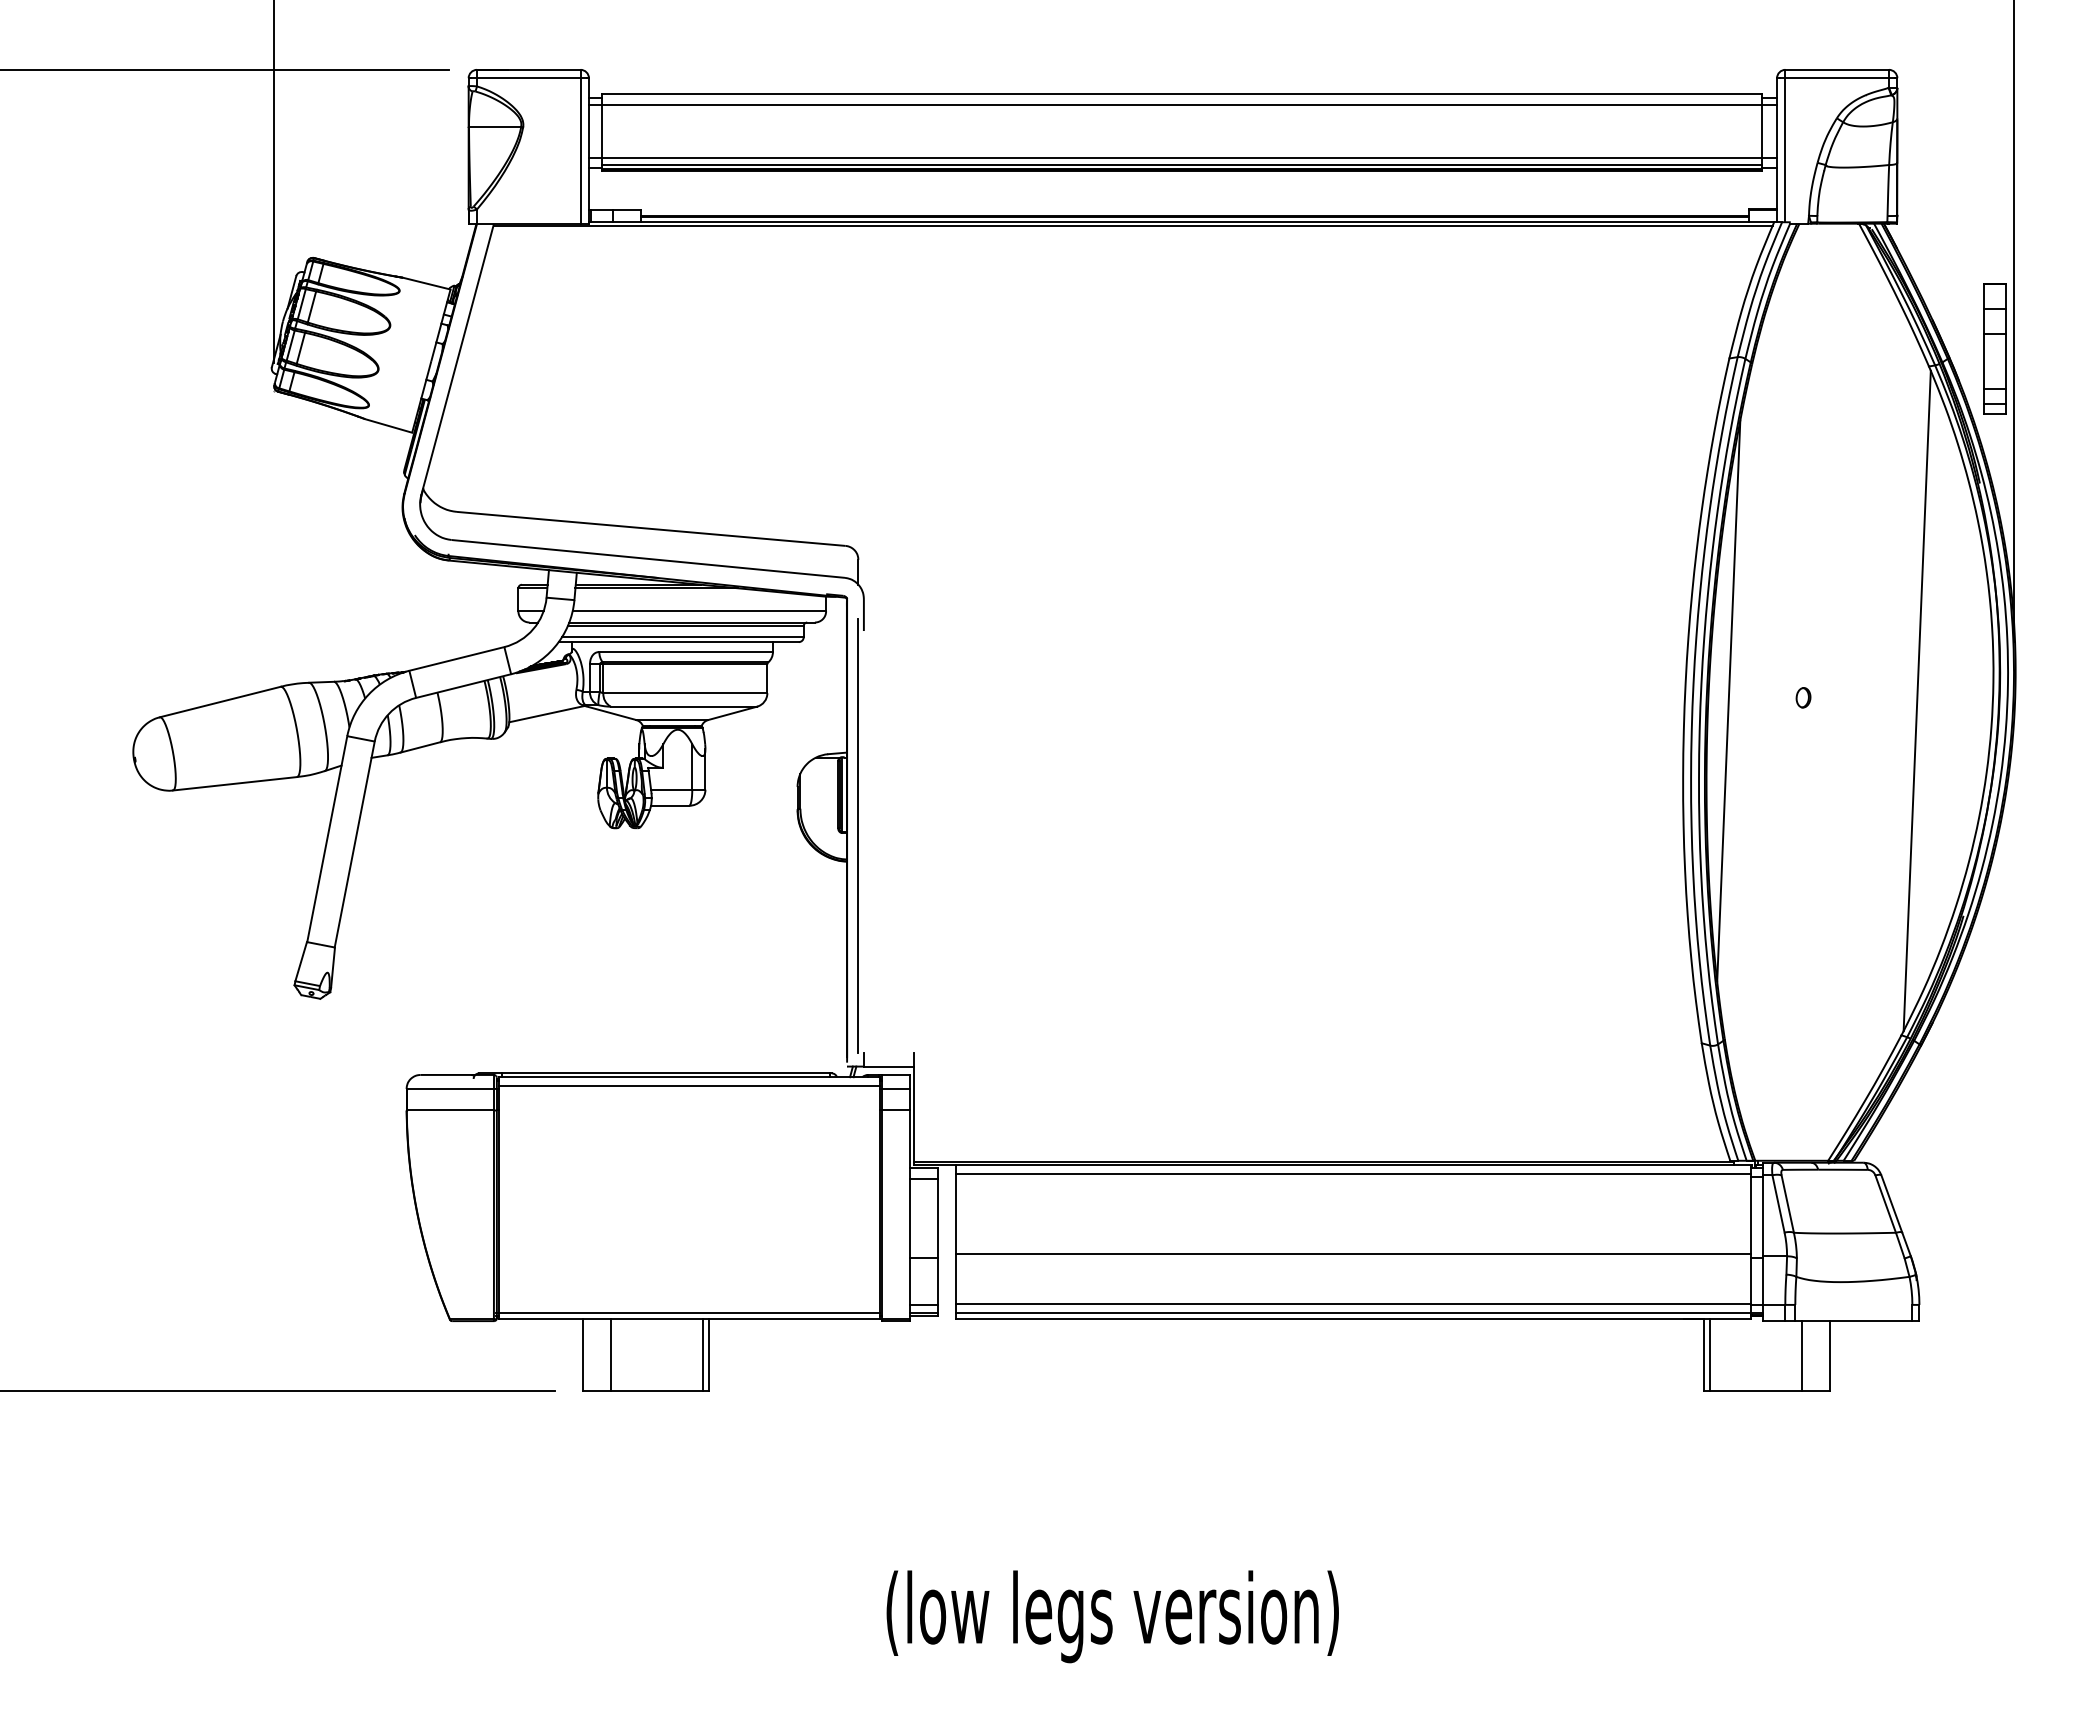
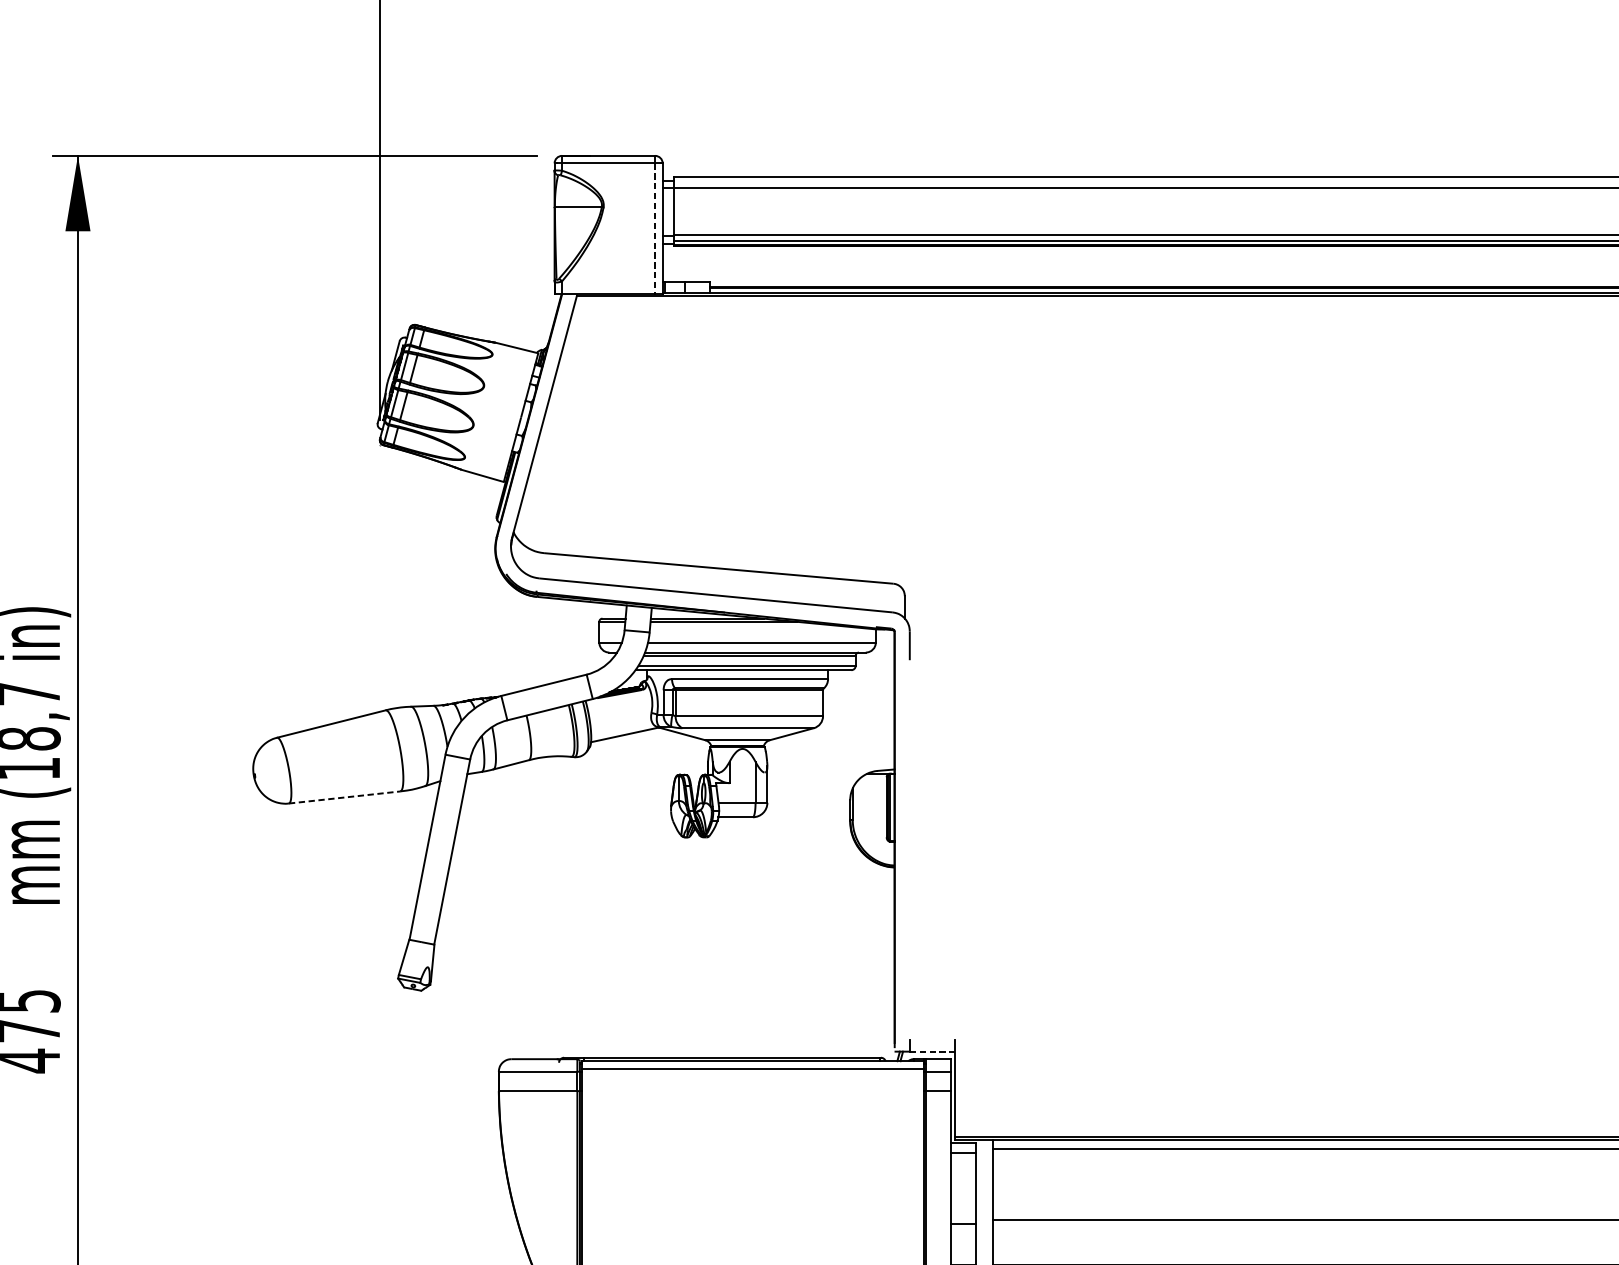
line: (580, 150) -> (655, 228), solid -> dashed
line: (235, 783) -> (345, 797), solid -> dashed
line: (858, 836) -> (904, 844), removed
line: (889, 1066) -> (932, 1051), solid -> dashed

